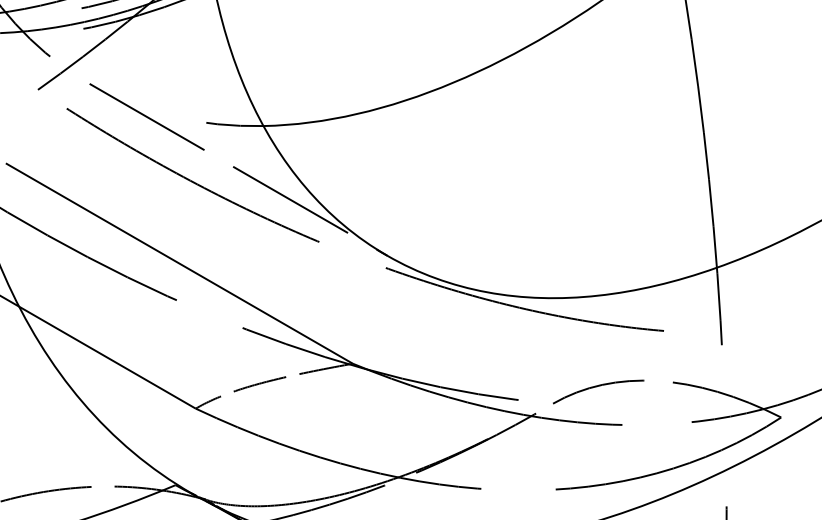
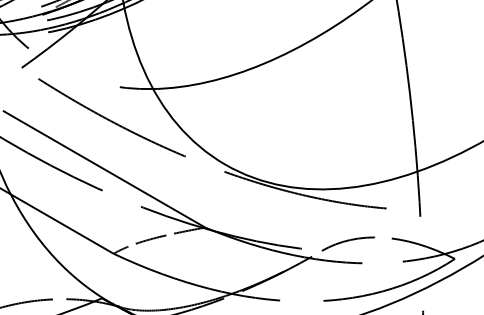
line: (238, 169) -> (138, 114), removed

